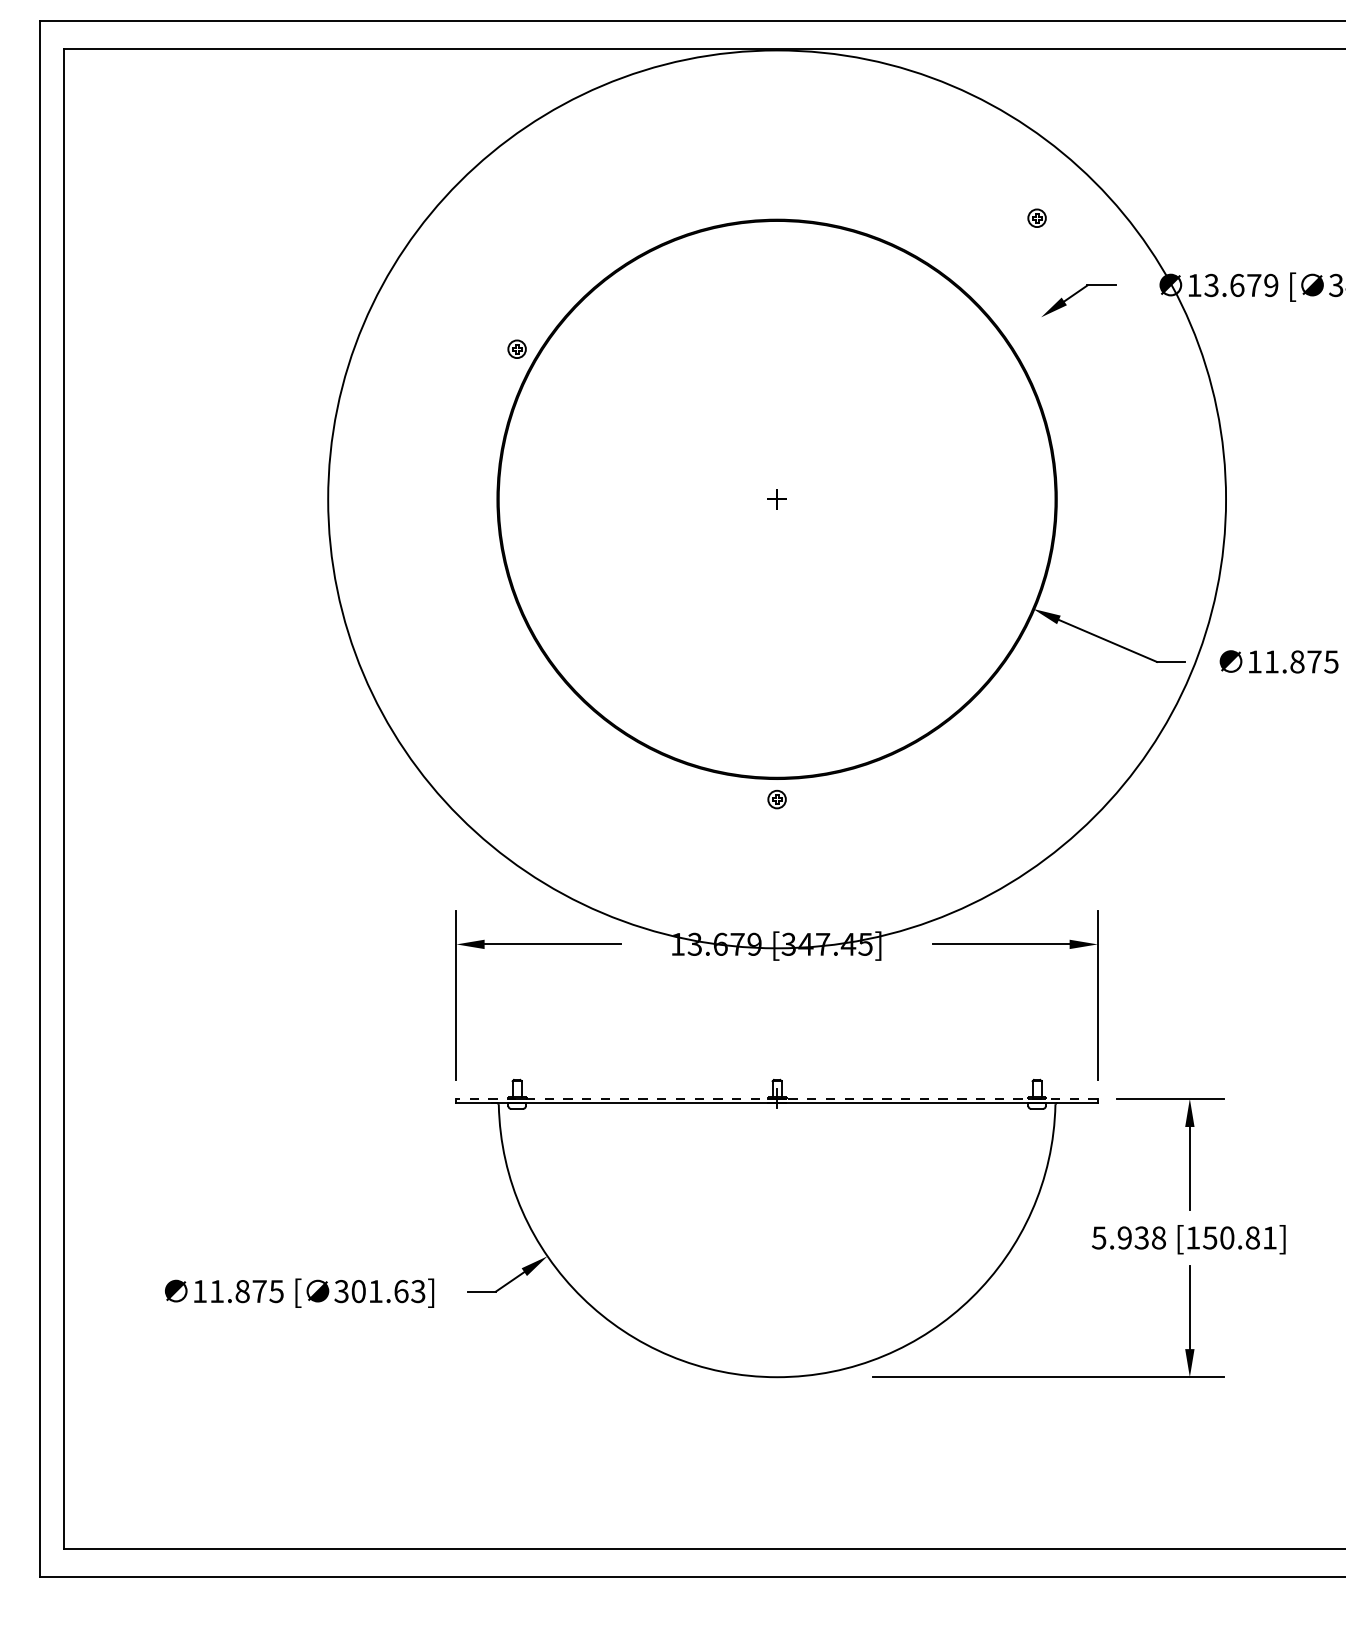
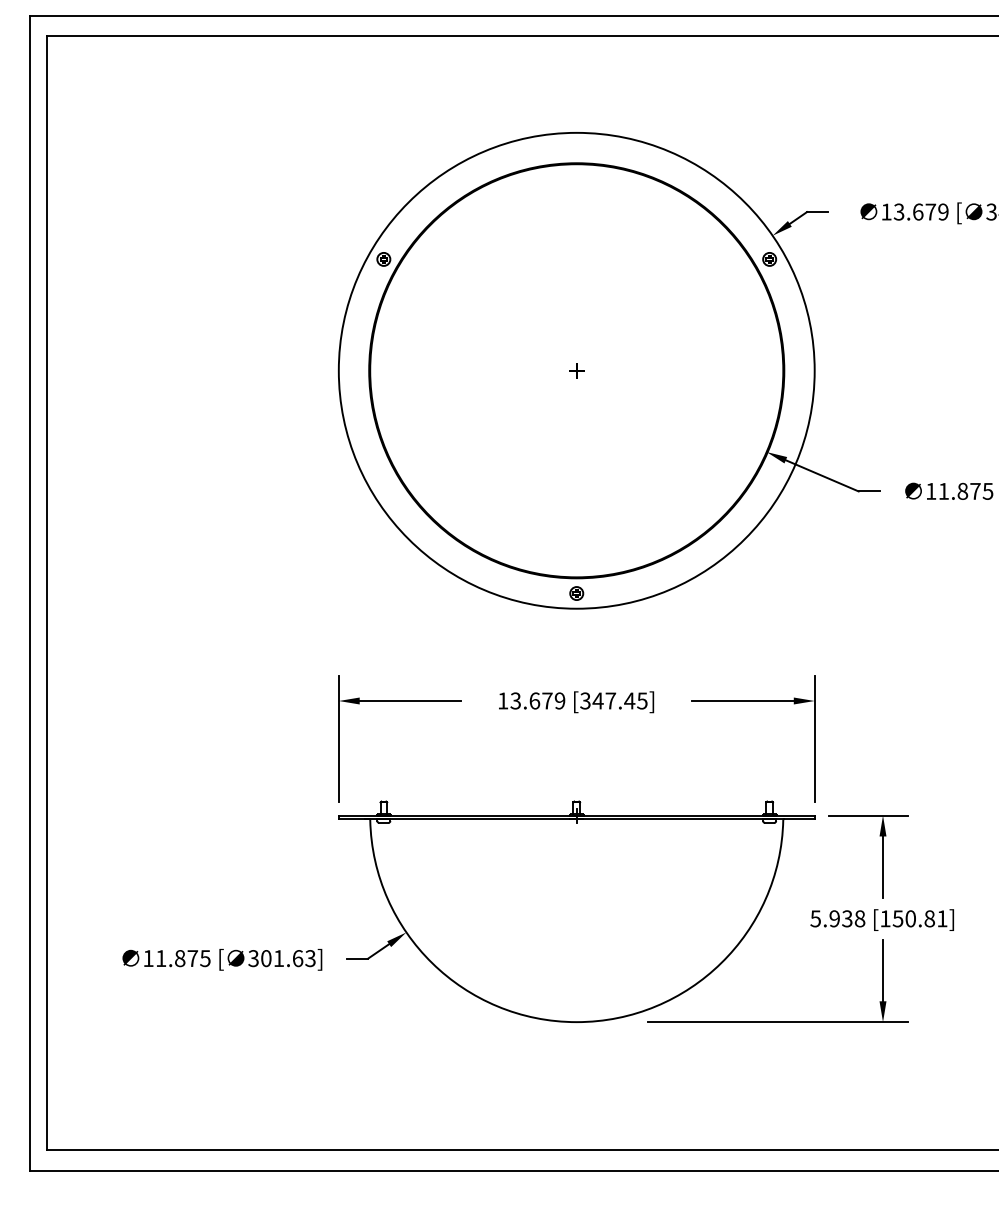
part: (1036, 217) -> (769, 258), moved
circle: (776, 499) -> (576, 370), size x0.71
line: (777, 1098) -> (577, 815), dashed -> solid

